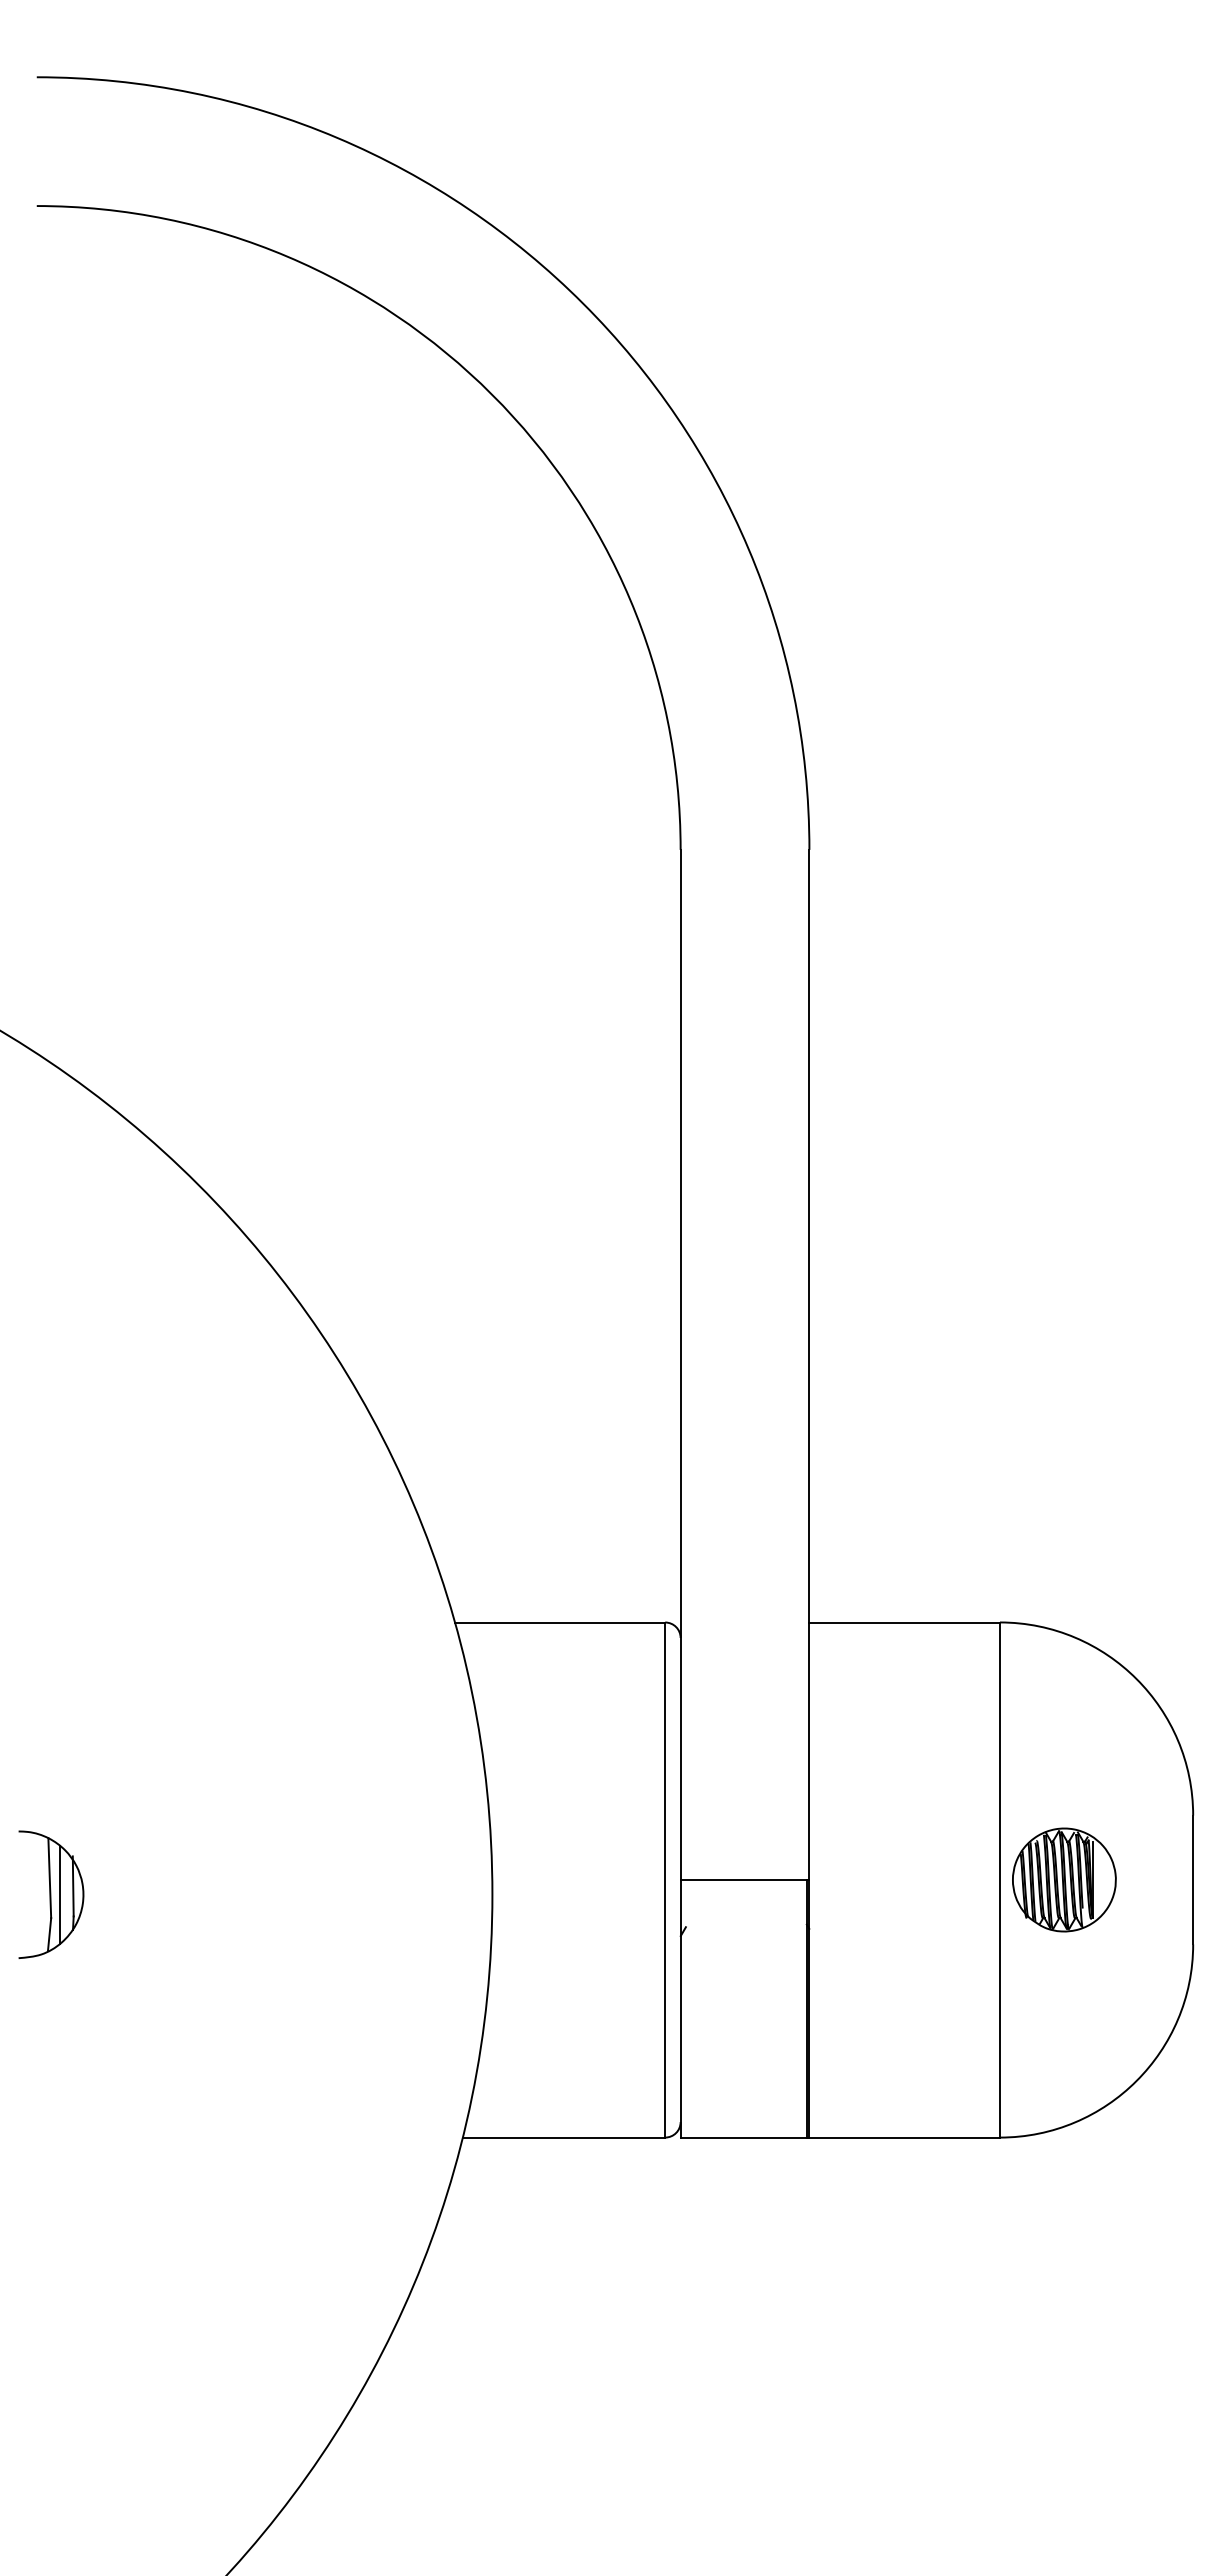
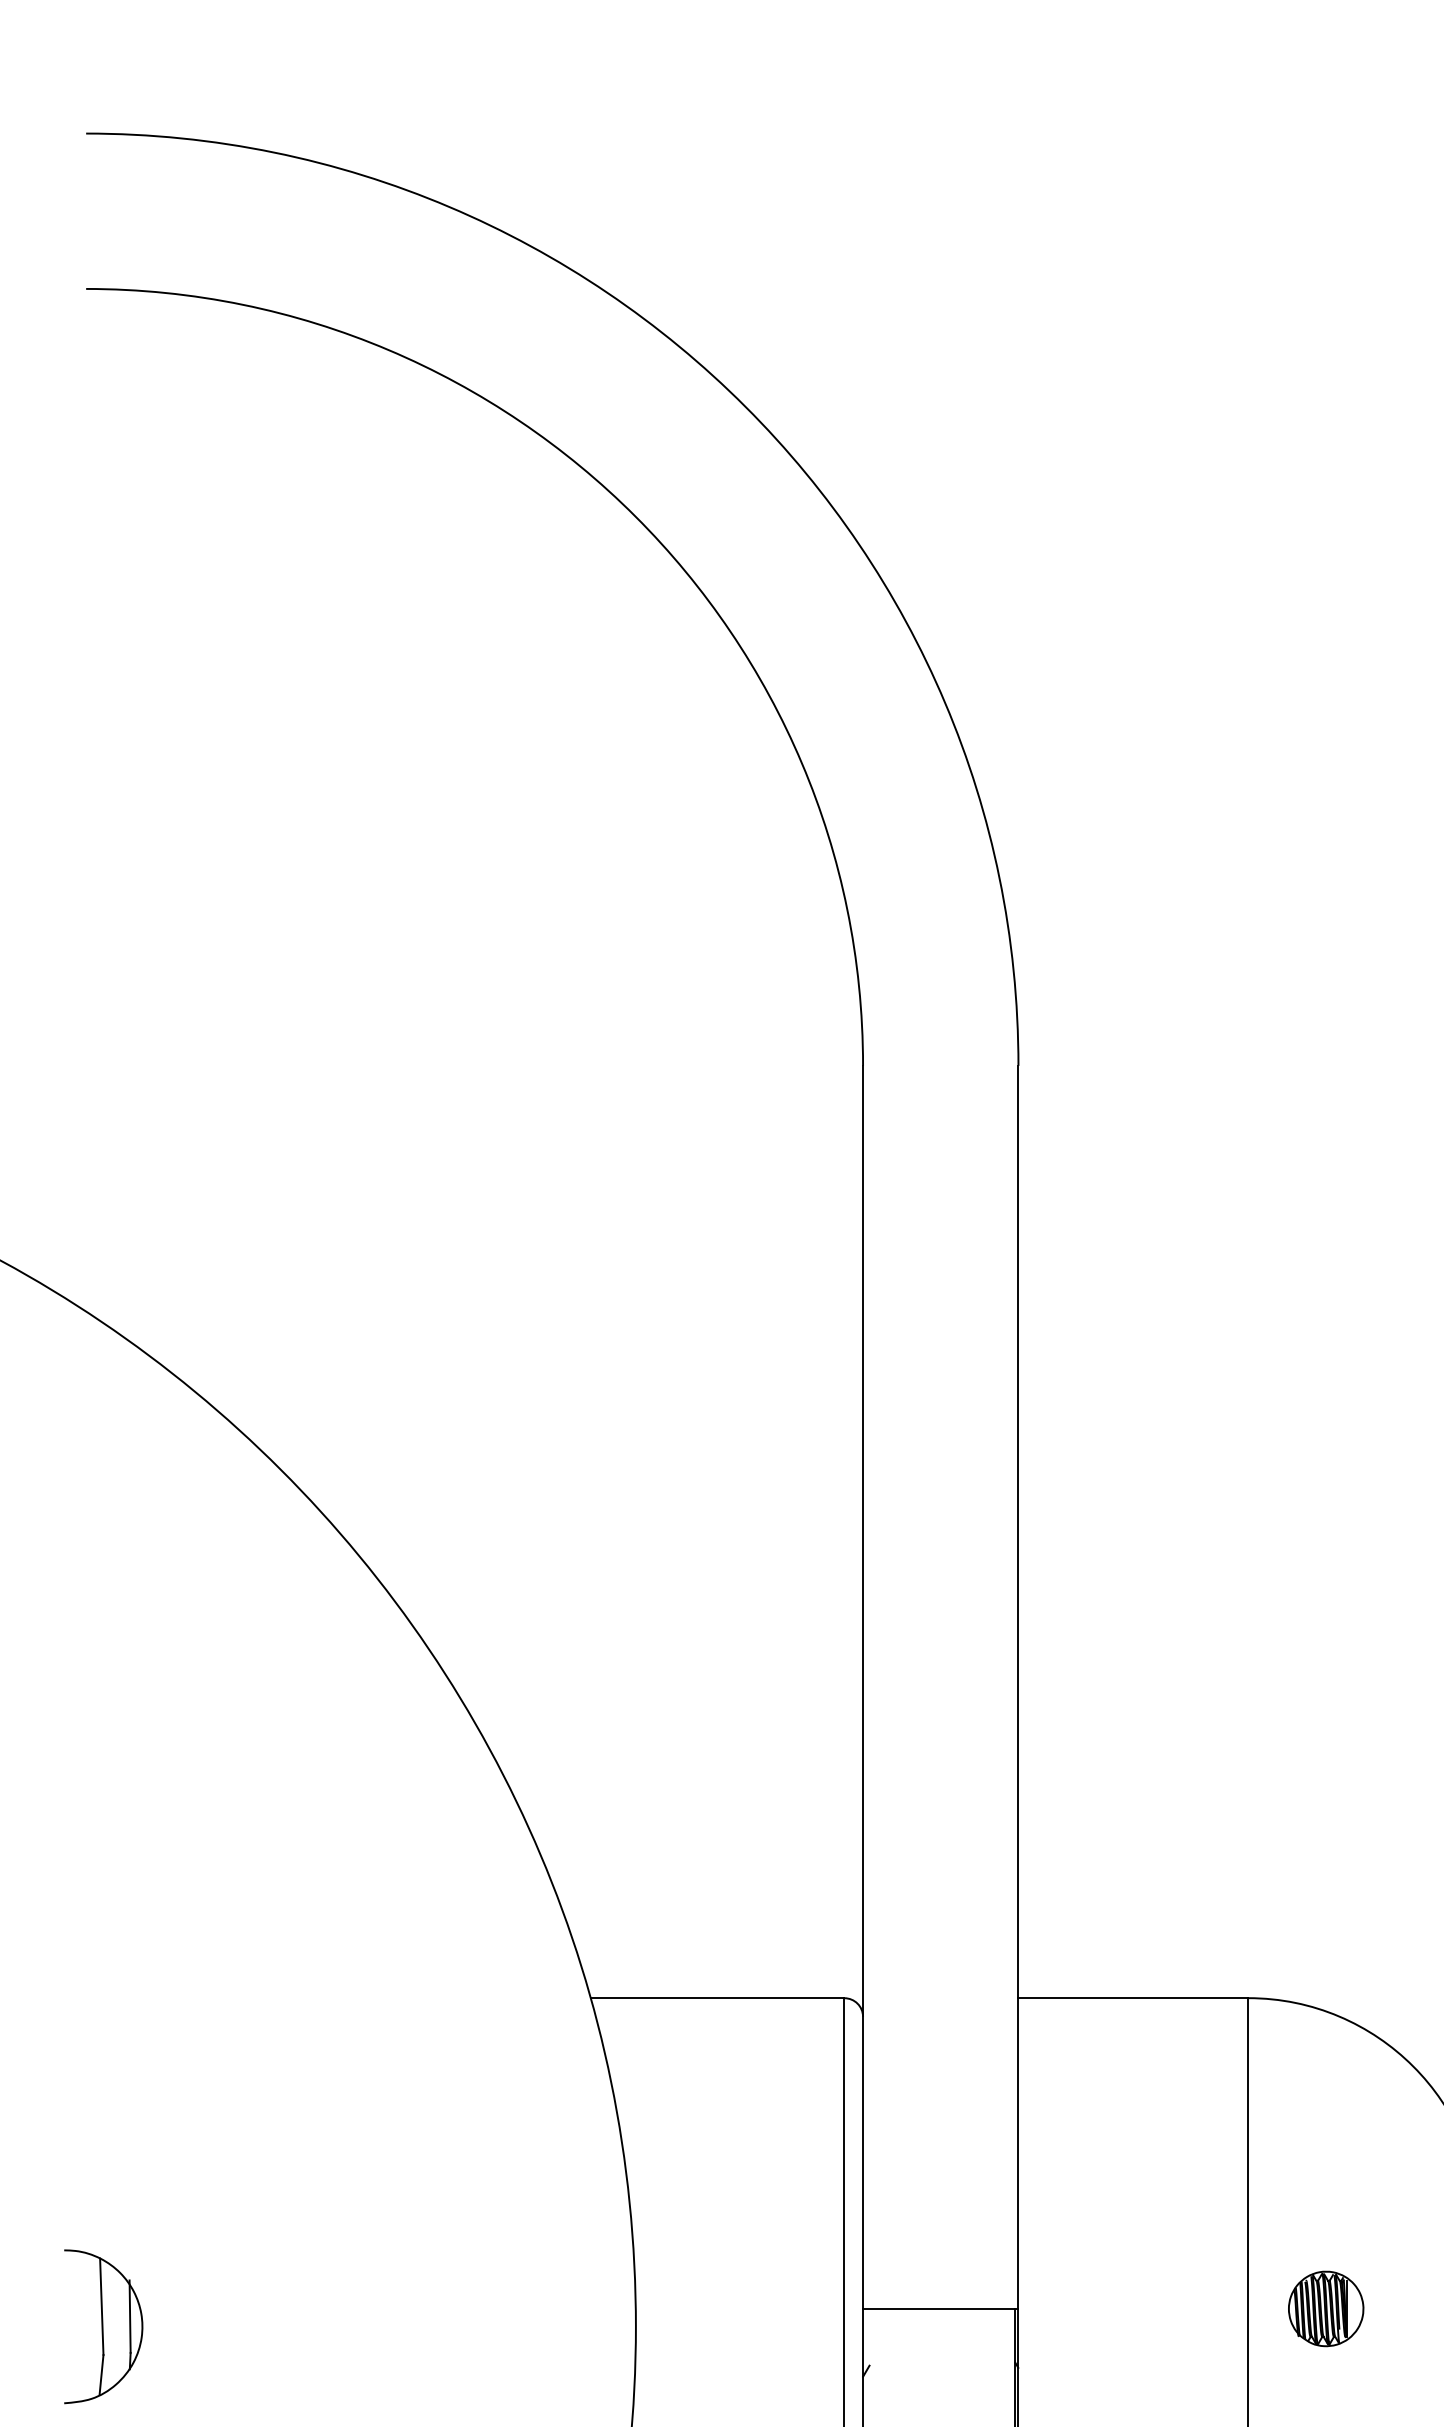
part: (1064, 1879) -> (1326, 2308), size x0.6
line: (59, 1894) -> (113, 2326), removed

